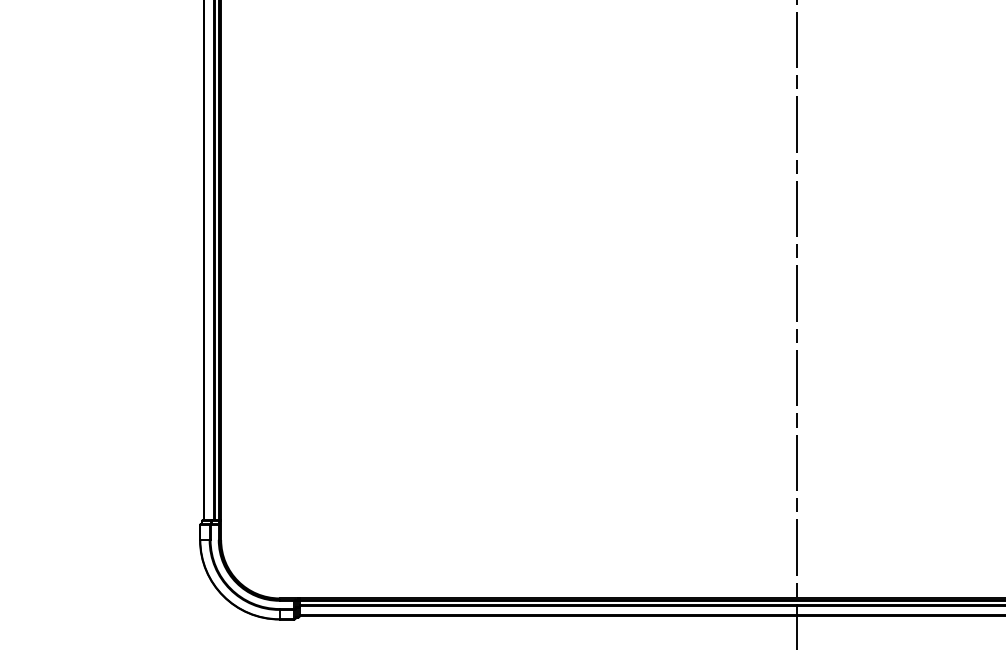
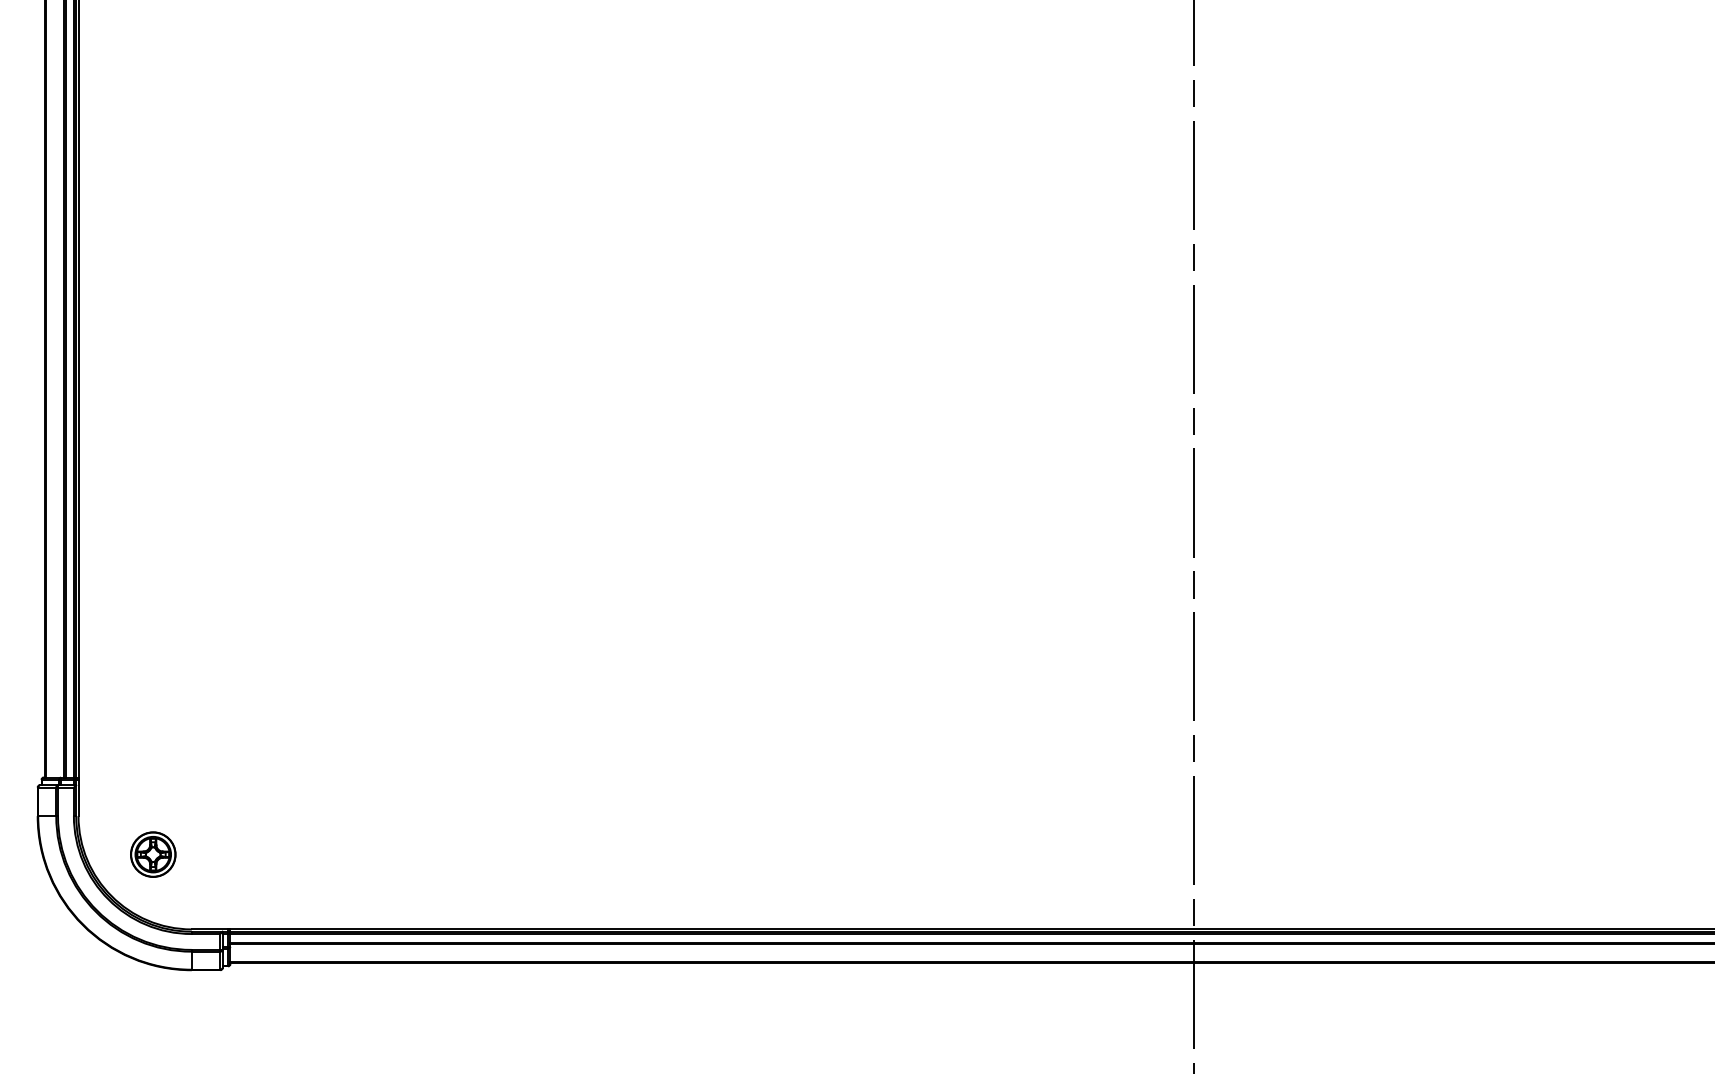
part: (259, 559) -> (152, 854), added

